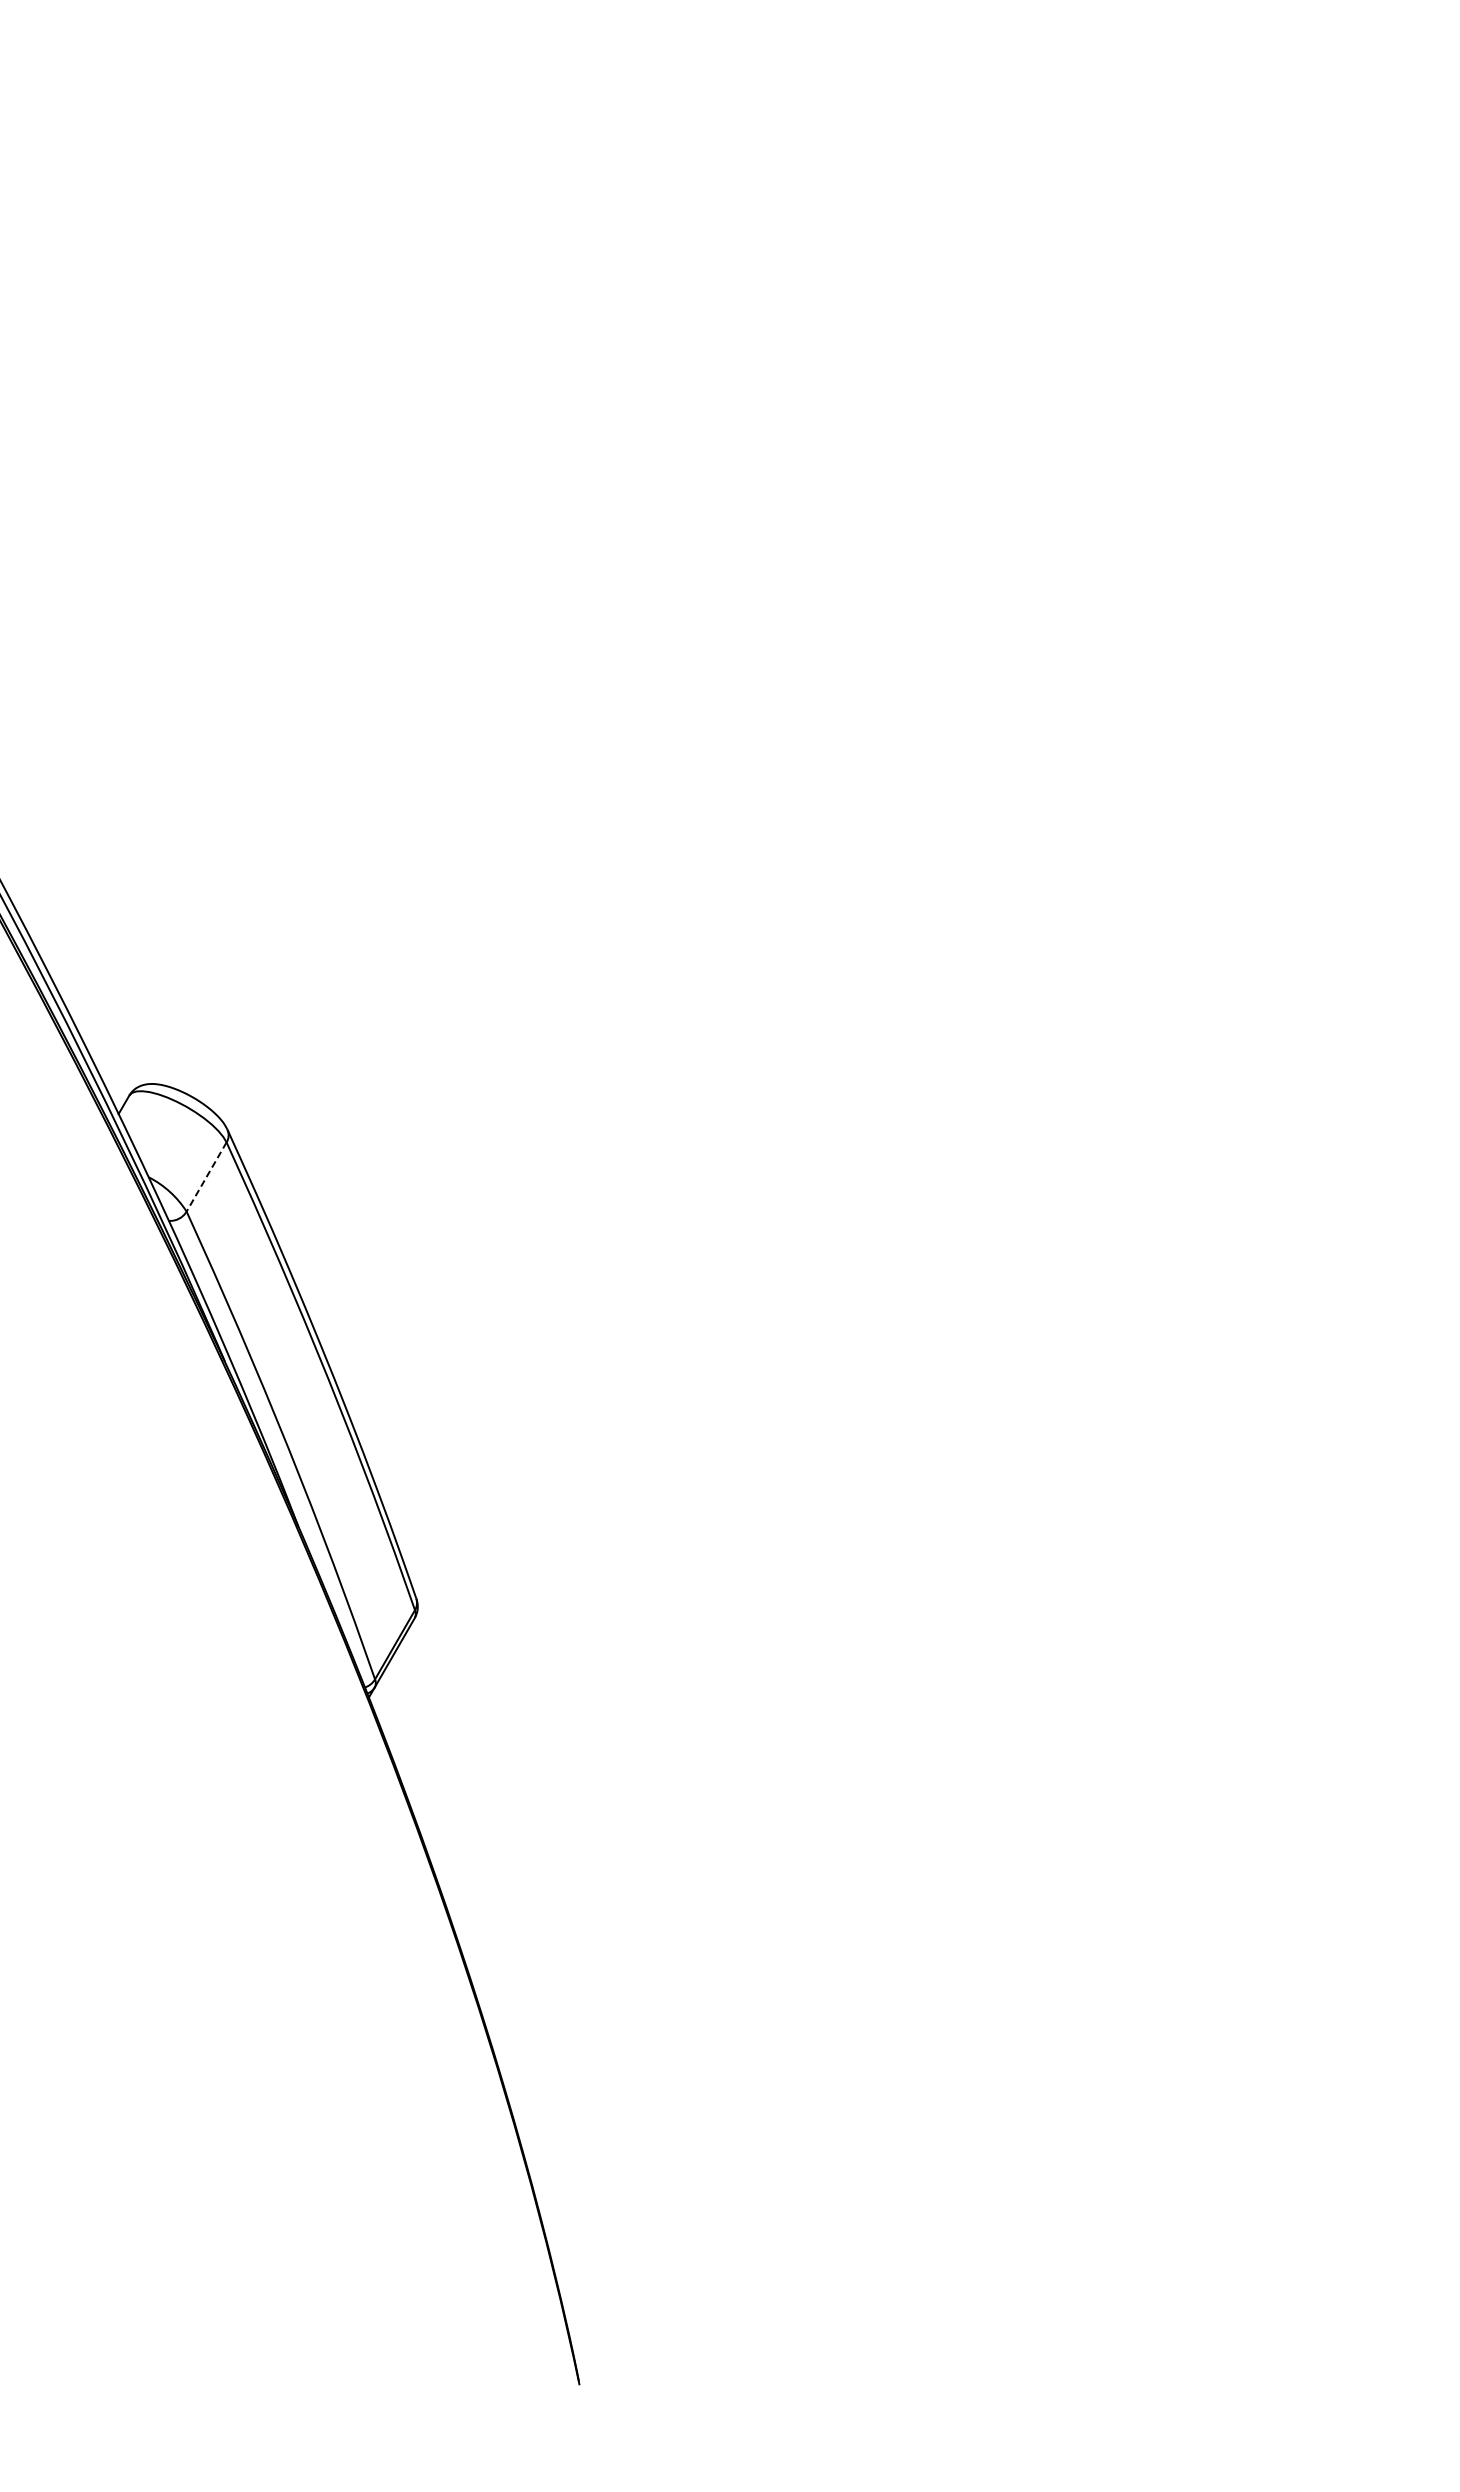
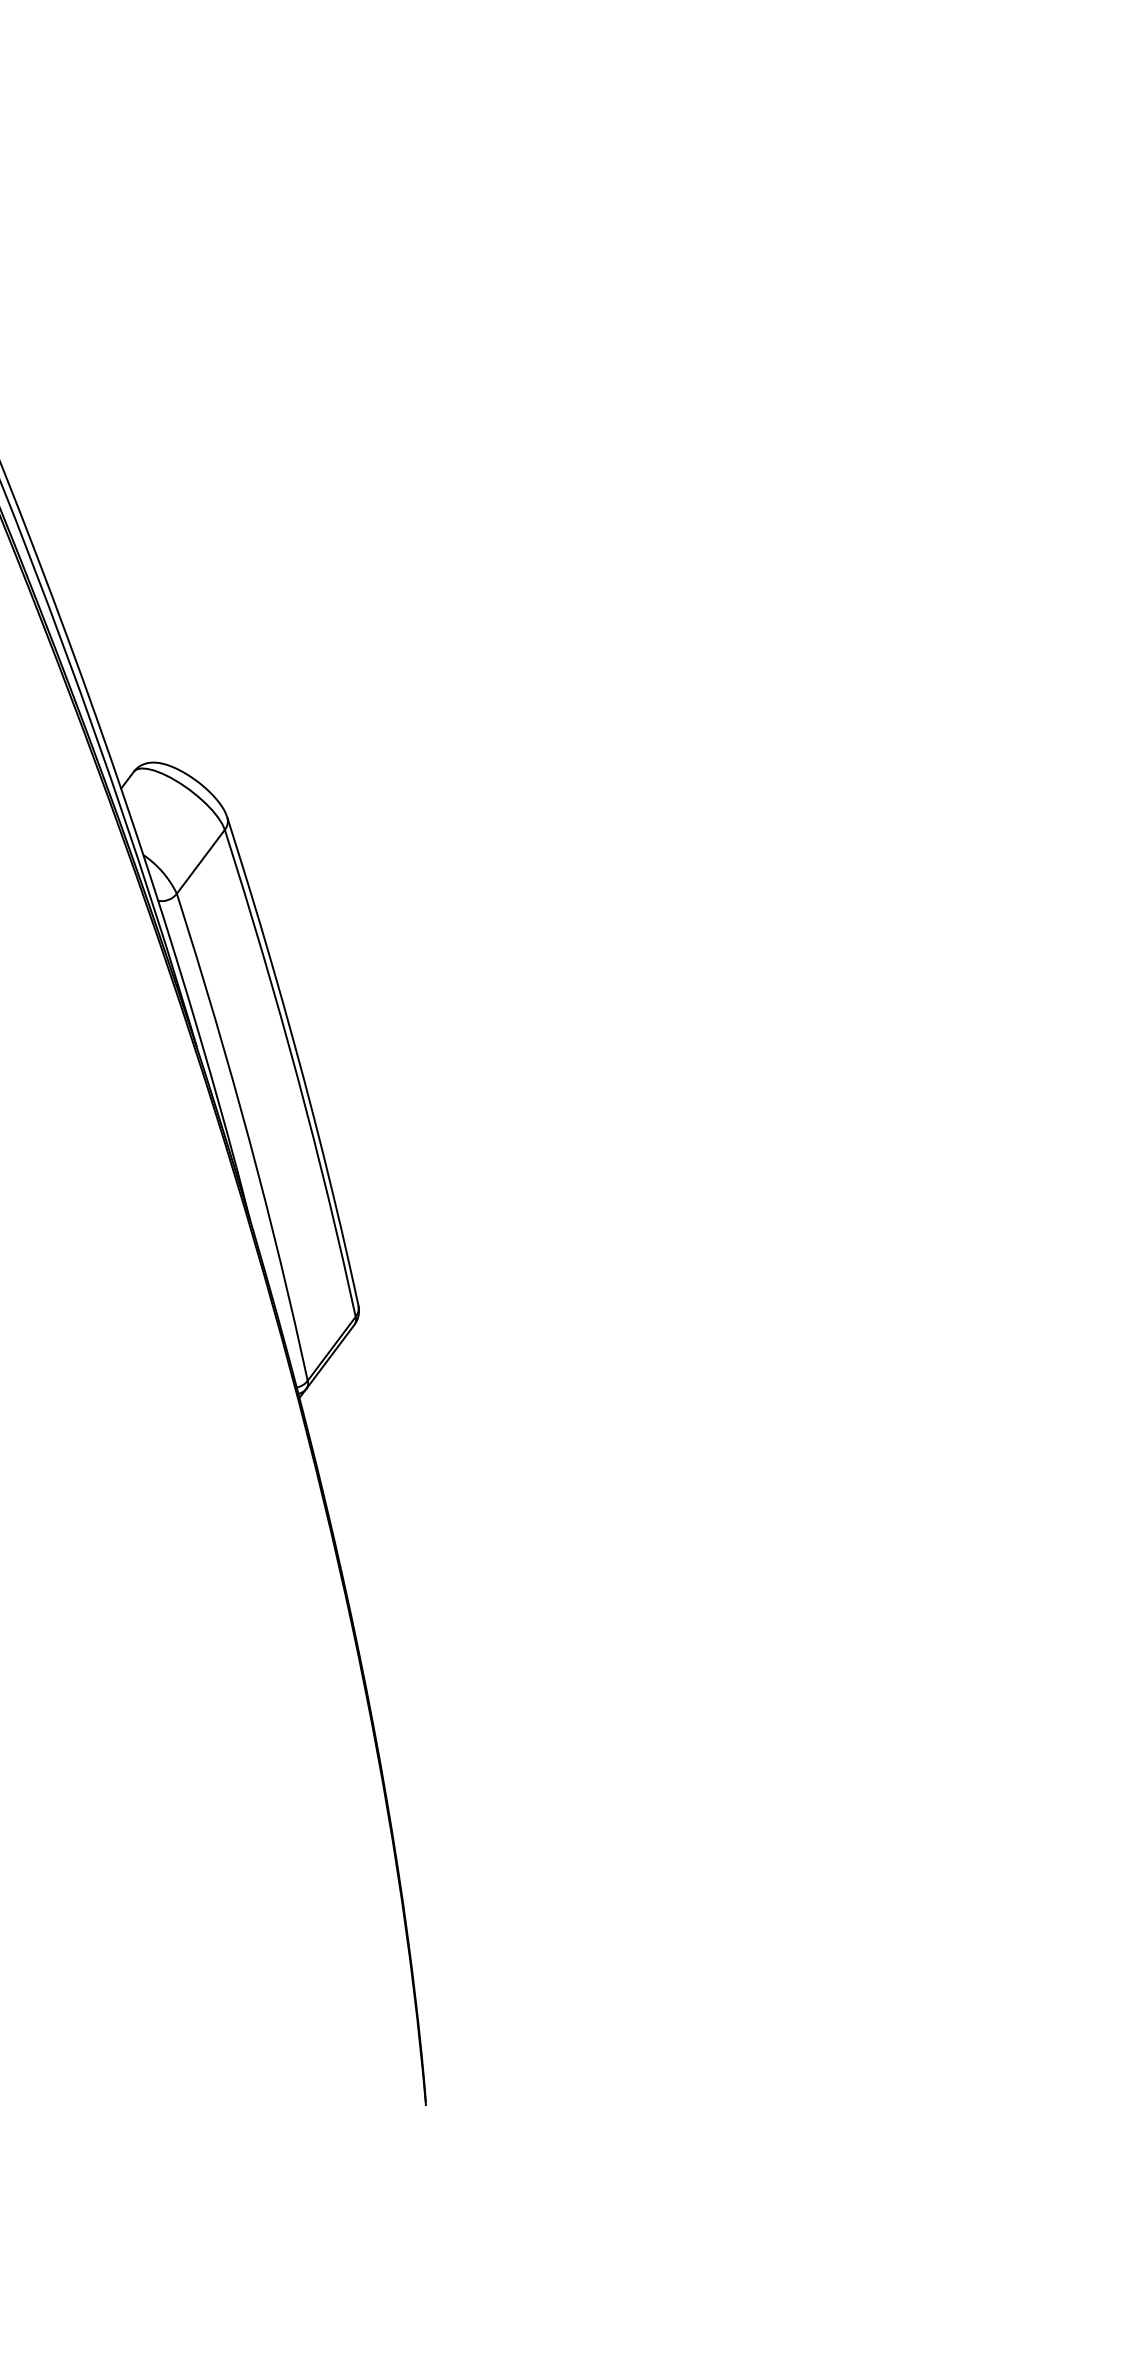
line: (206, 1177) -> (200, 862), dashed -> solid

